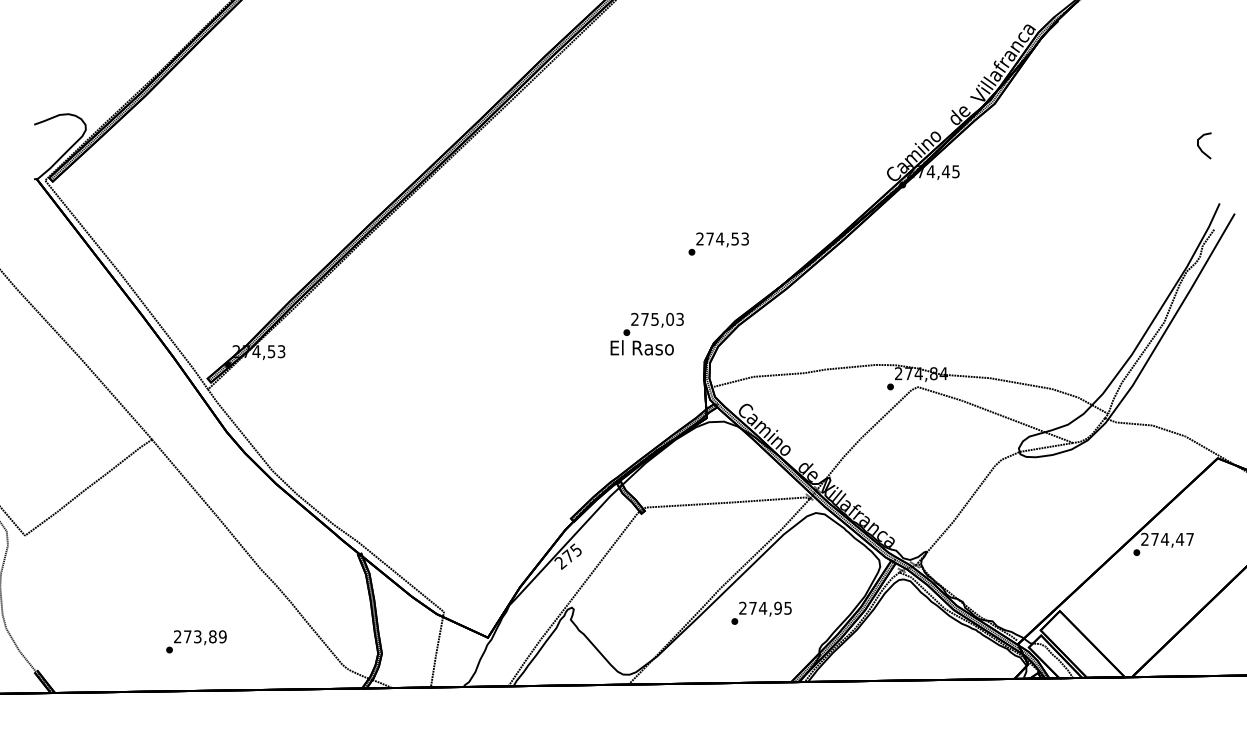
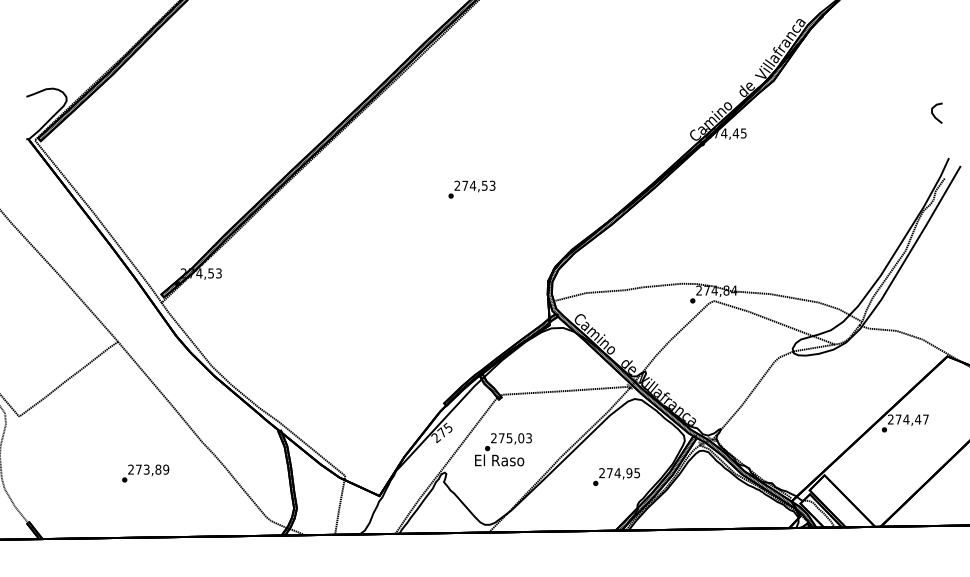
text: (718, 243) -> (471, 189), moved
text: (646, 333) -> (502, 449), moved
text: (761, 612) -> (616, 476), moved
text: (196, 641) -> (145, 473), moved

